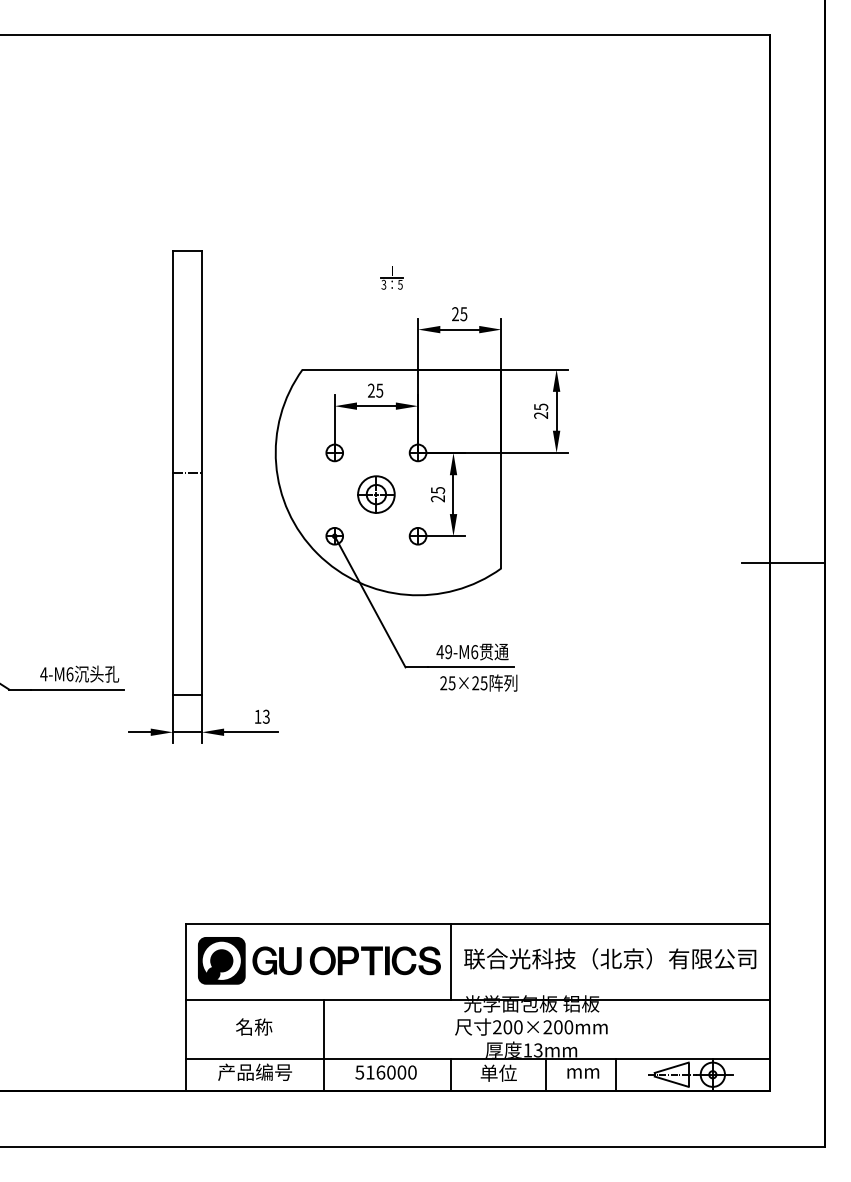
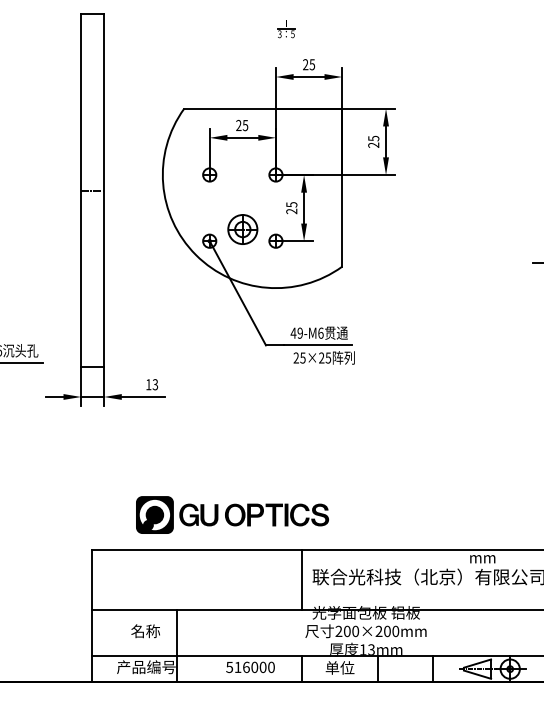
part: (391, 277) -> (285, 28), moved
part: (376, 494) -> (242, 229), moved
part: (319, 960) -> (232, 514), moved
line: (324, 1045) -> (176, 645), moved
text: (583, 1073) -> (482, 559), moved

